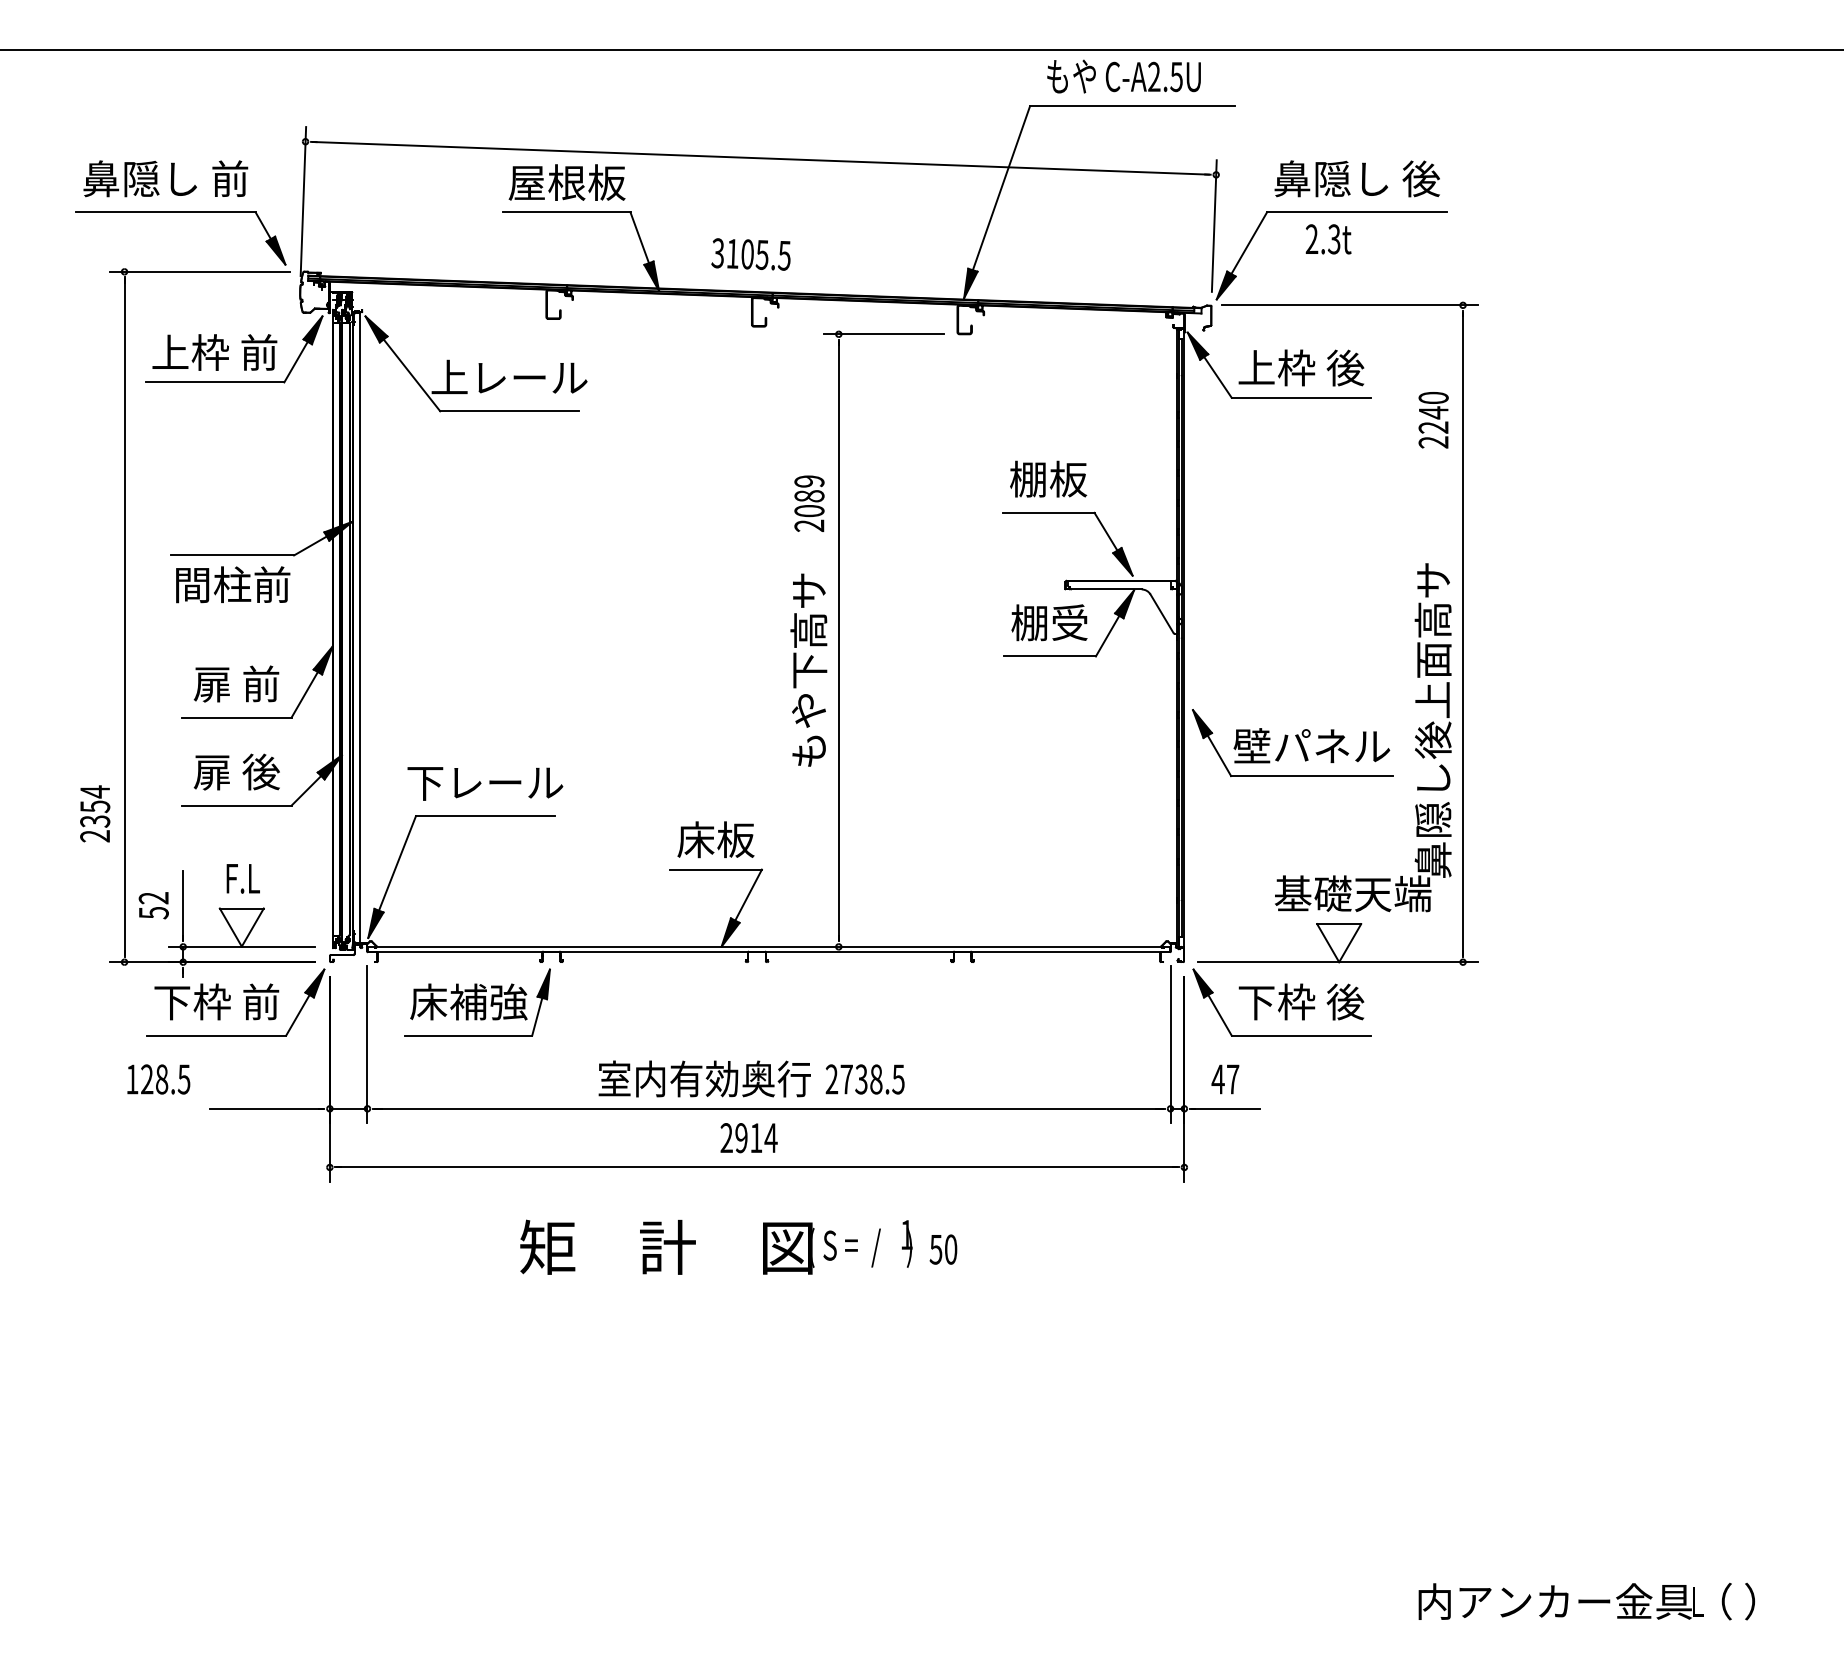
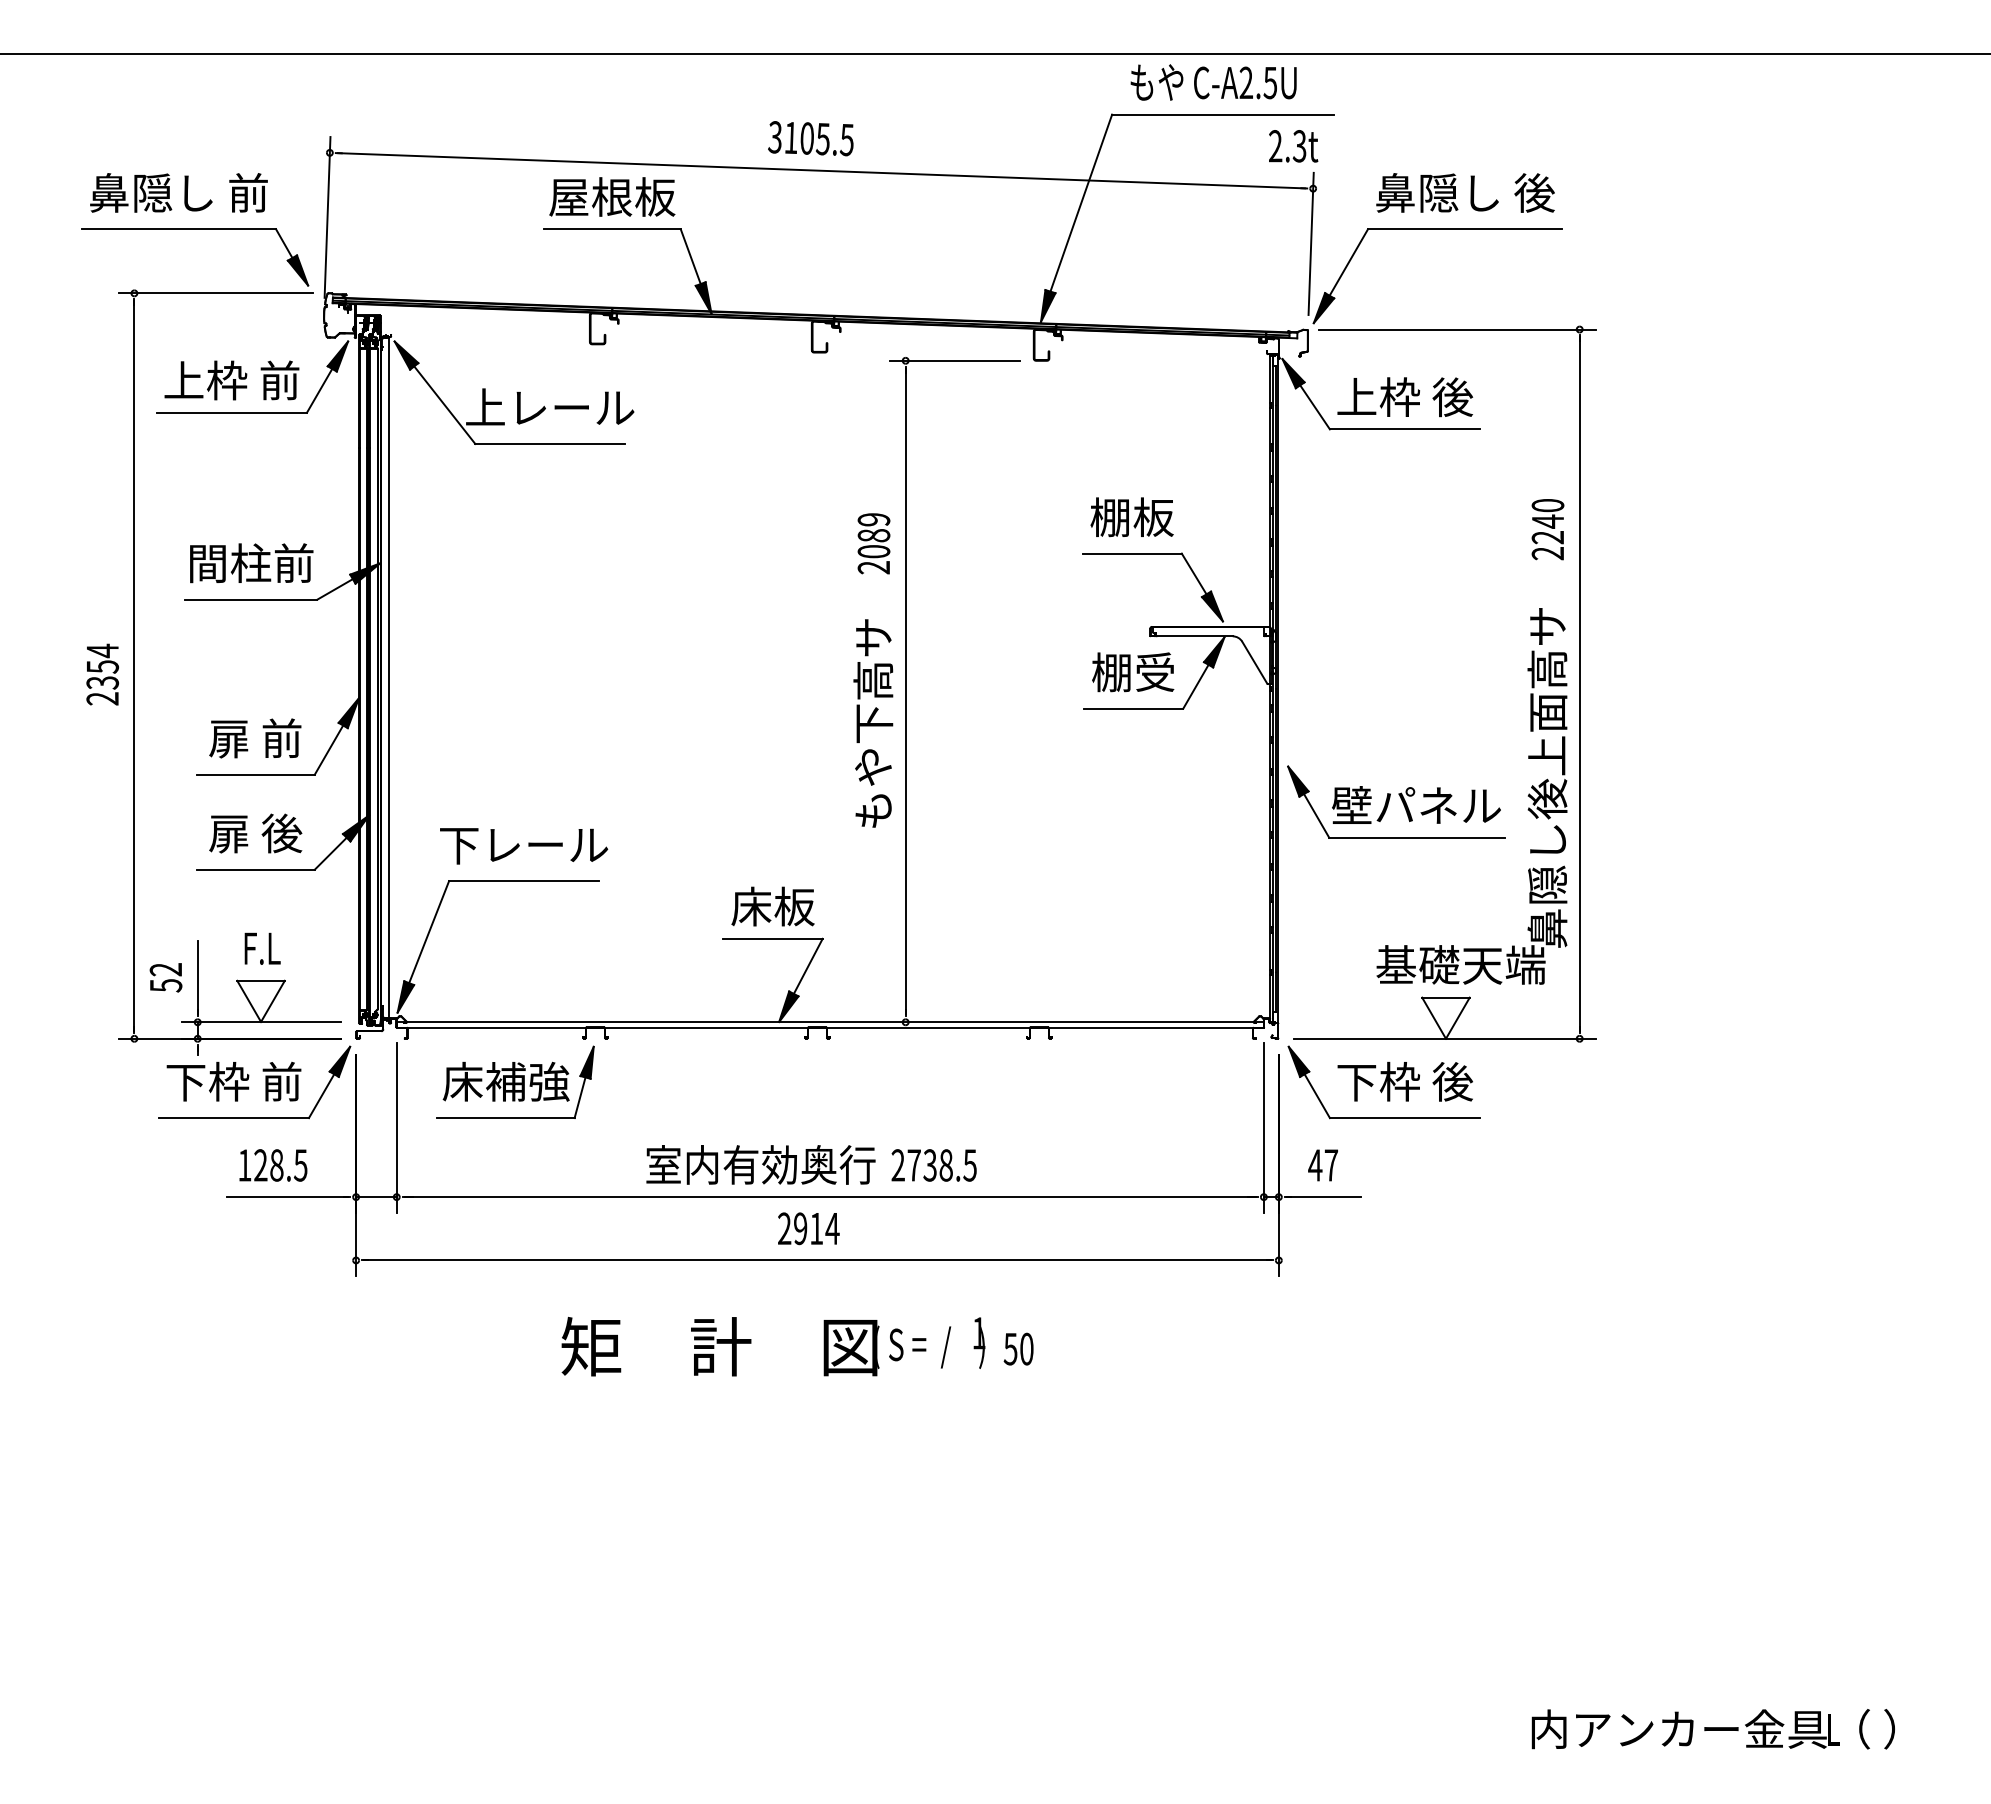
text: (1328, 239) -> (1293, 146), moved
text: (750, 254) -> (810, 138), moved
text: (1433, 420) -> (1547, 529), moved
text: (232, 584) -> (251, 563), moved
text: (94, 813) -> (102, 674), moved
text: (158, 1079) -> (273, 1165), moved

